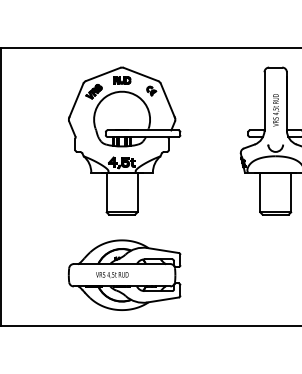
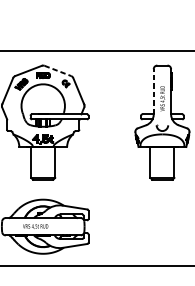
line: (141, 74) -> (58, 70), solid -> dashed
line: (264, 100) -> (153, 91), solid -> dashed

